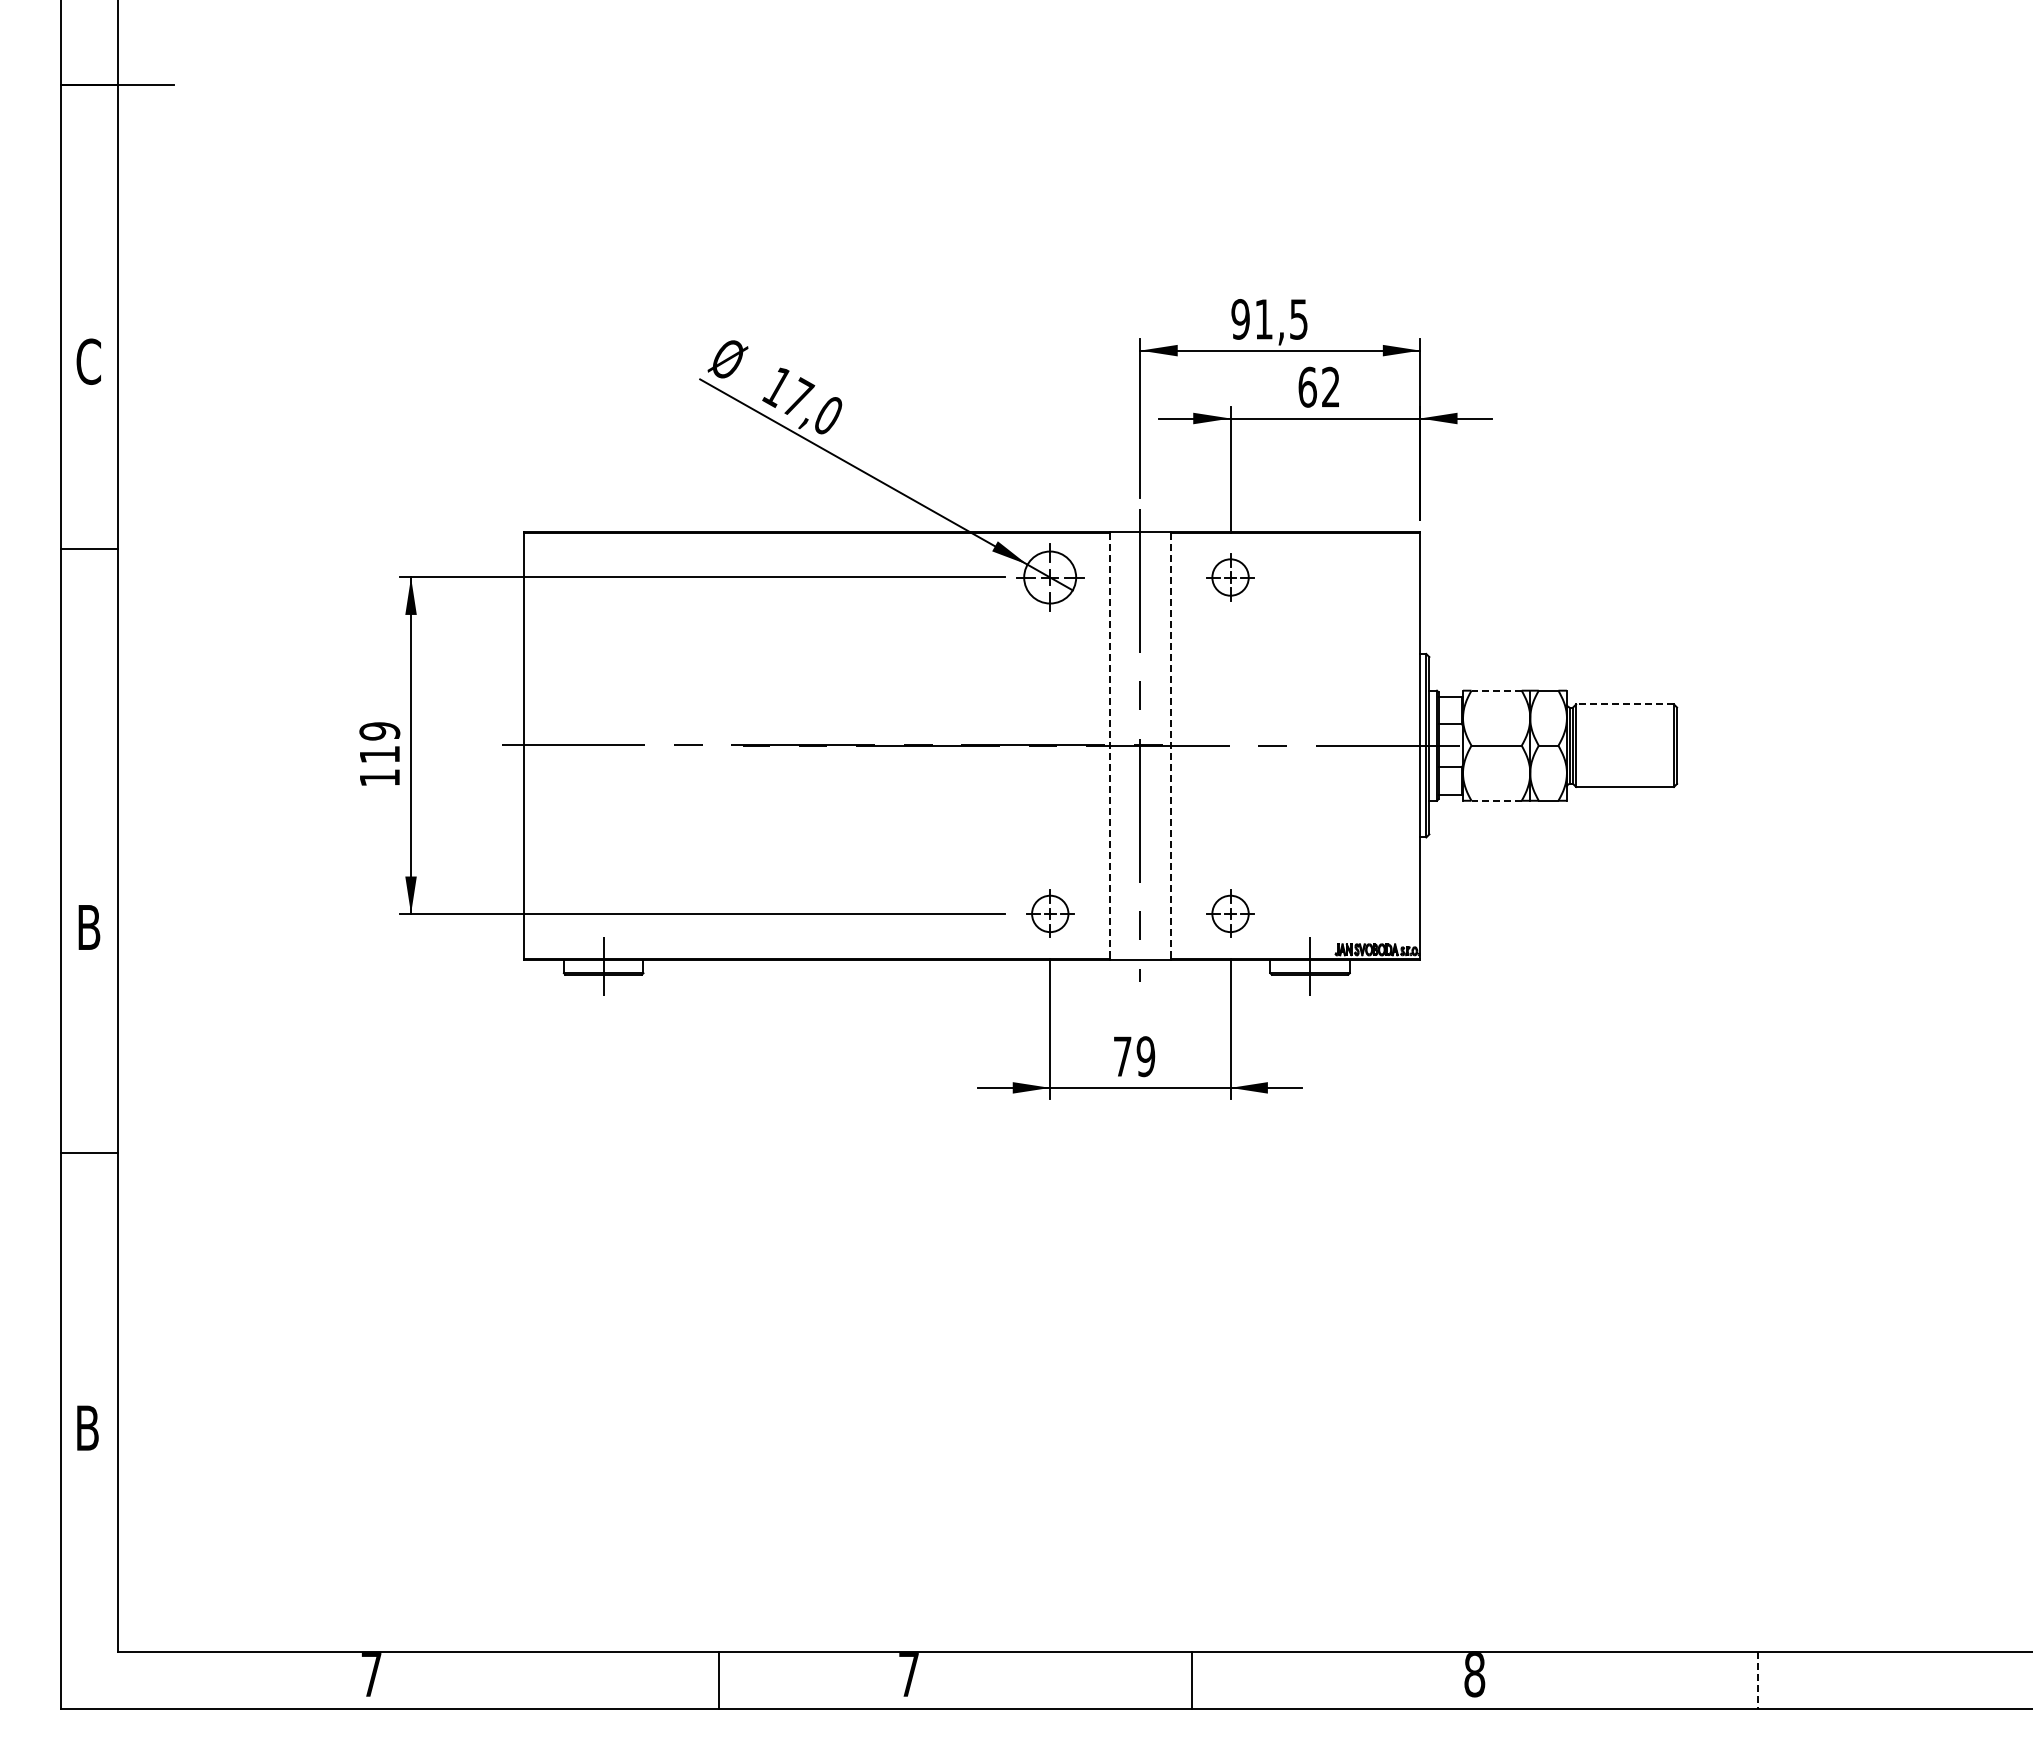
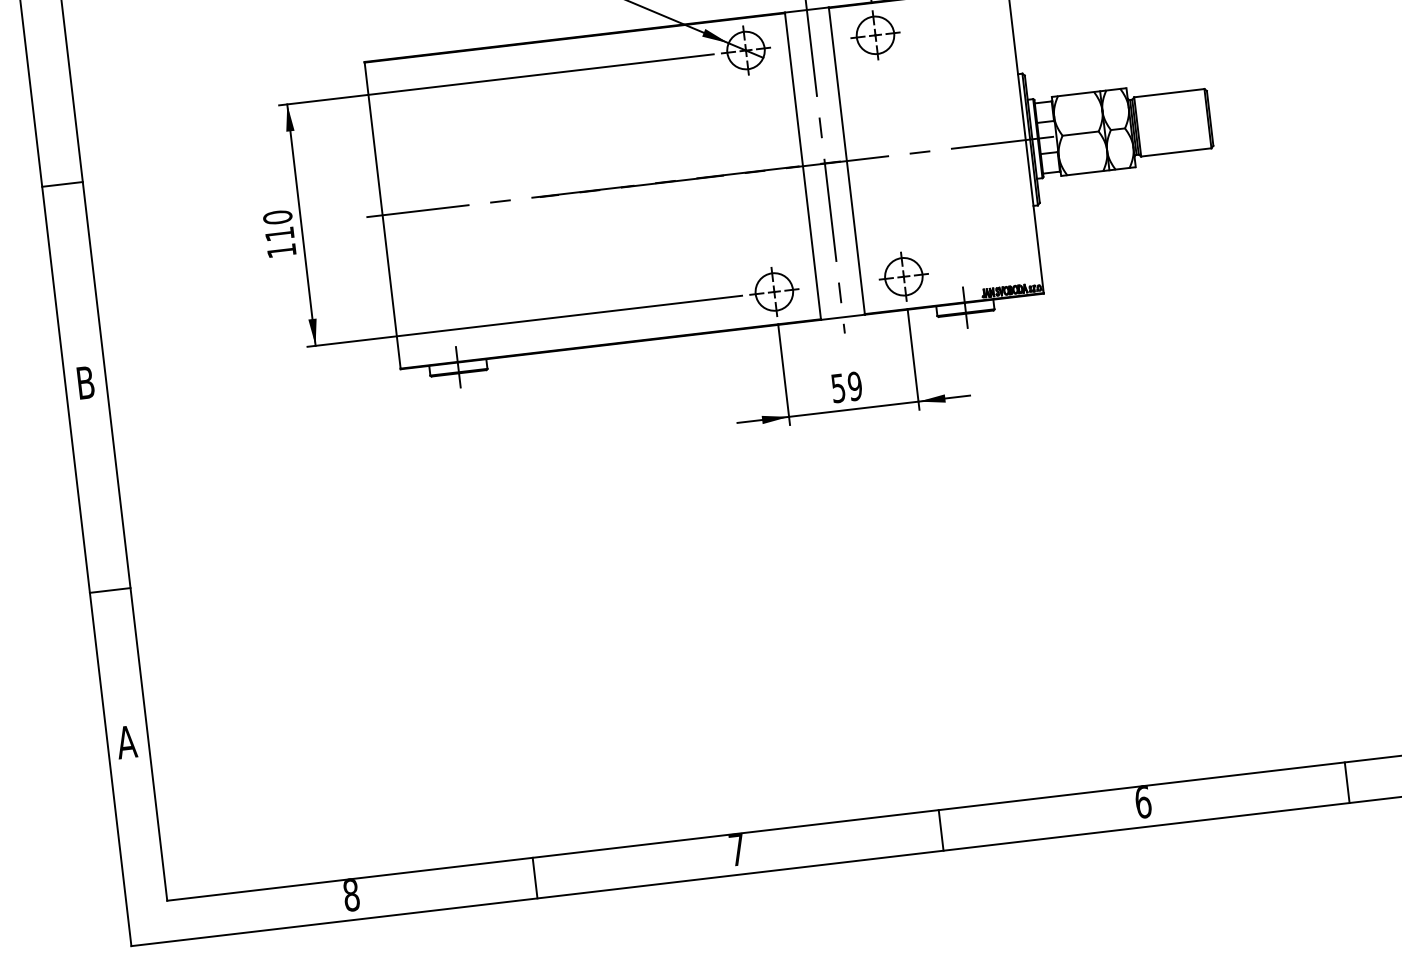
line: (89, 549) -> (62, 184), moved
part: (1230, 577) -> (875, 35), size x1.43
line: (1496, 690) -> (1075, 94), dashed -> solid
line: (1625, 704) -> (1169, 93), dashed -> solid
text: (379, 731) -> (277, 217), 119 -> 110
line: (1109, 746) -> (802, 166), dashed -> solid
line: (1170, 746) -> (846, 161), dashed -> solid
line: (1496, 800) -> (1085, 172), dashed -> solid
part: (1050, 913) -> (774, 291), size x1.43
part: (1230, 913) -> (903, 276), size x1.43
text: (1122, 1056) -> (838, 388), 79 -> 59
line: (89, 1152) -> (110, 590), moved
text: (87, 1427) -> (126, 741), B -> A
text: (371, 1675) -> (351, 895), 7 -> 8
text: (1474, 1675) -> (1143, 802), 8 -> 6
line: (718, 1680) -> (534, 877), moved
line: (1758, 1681) -> (1347, 783), dashed -> solid

